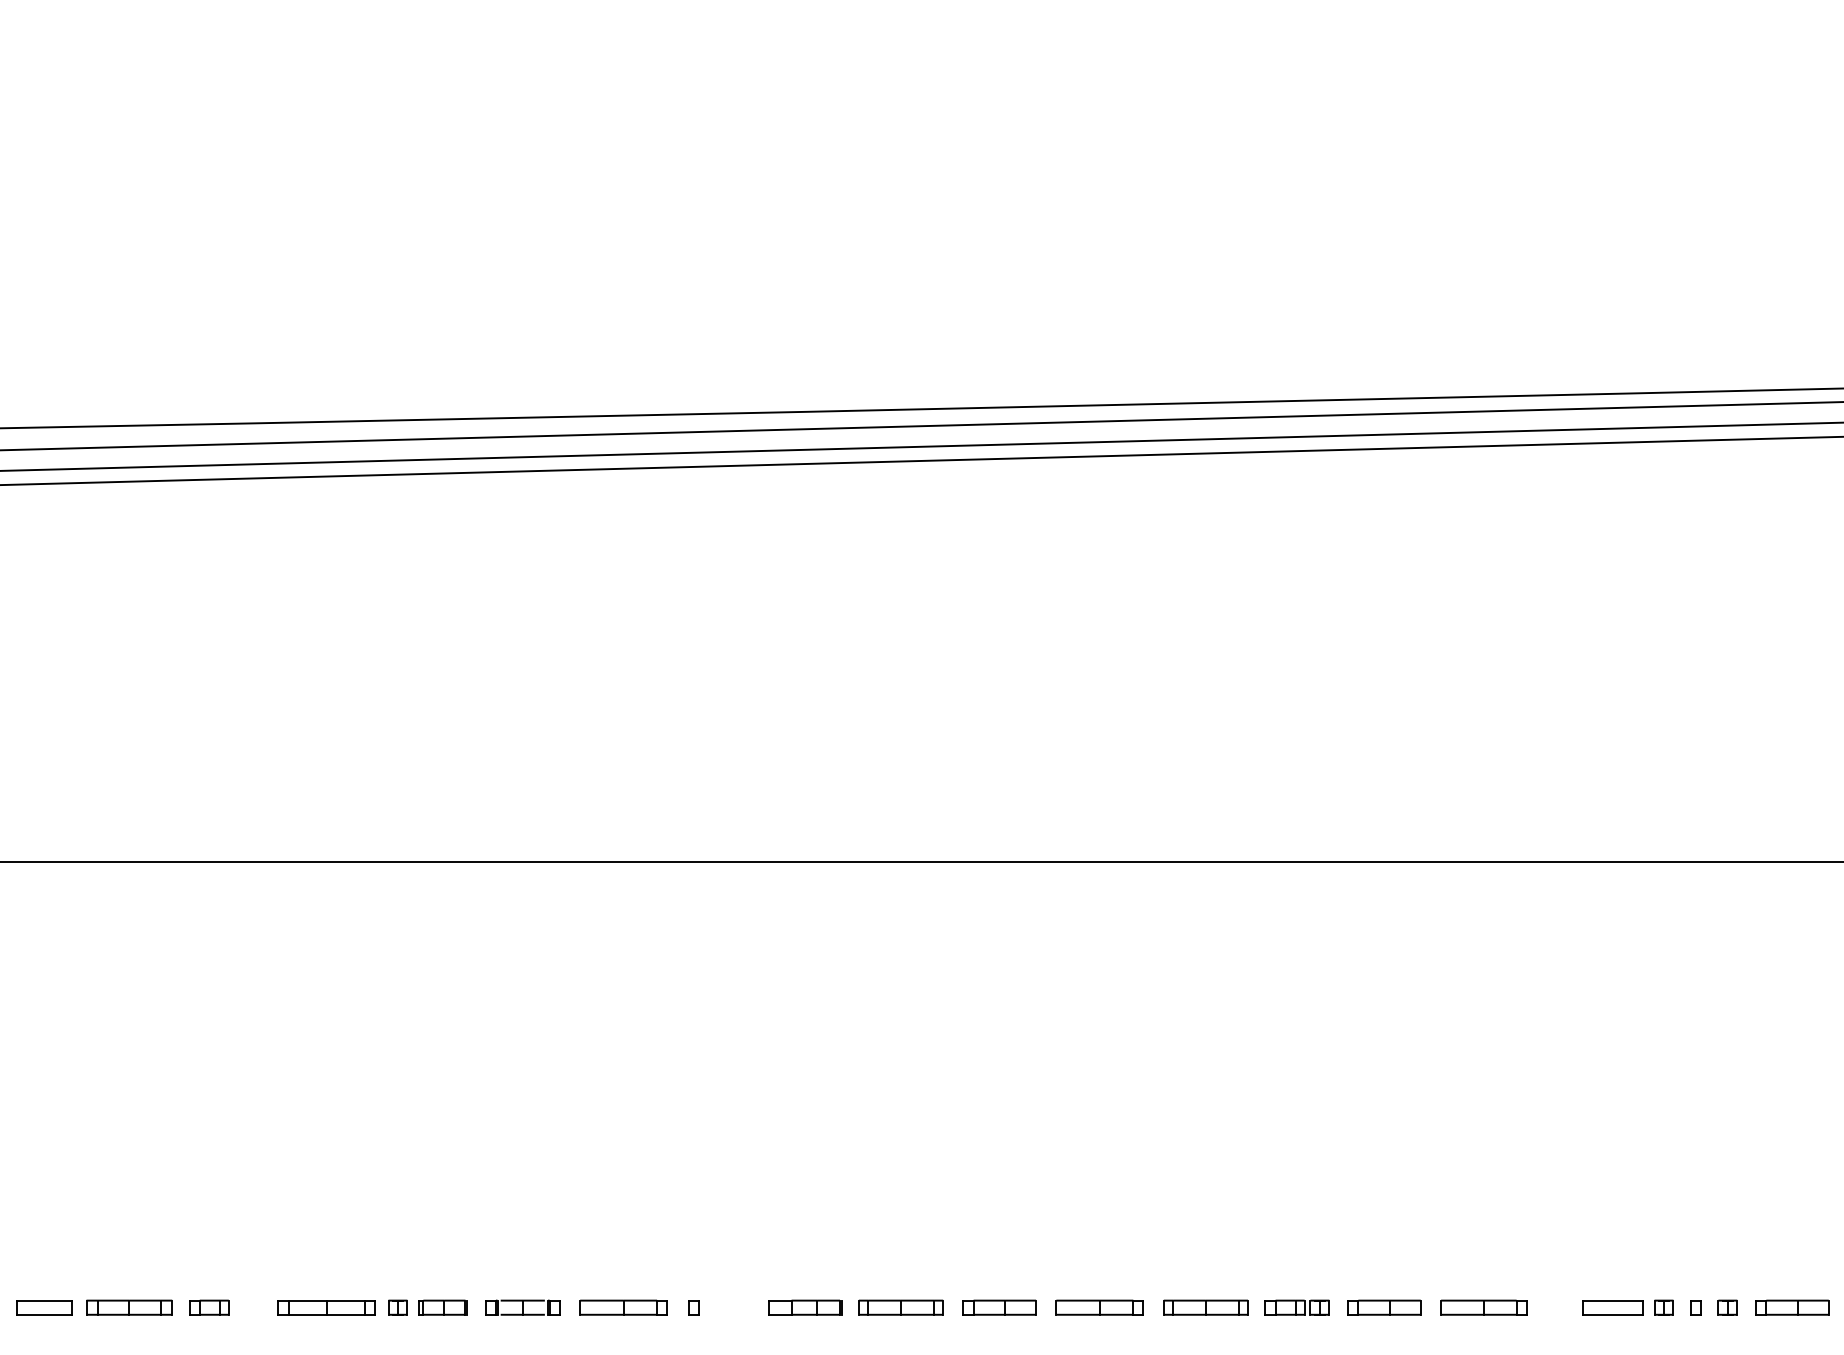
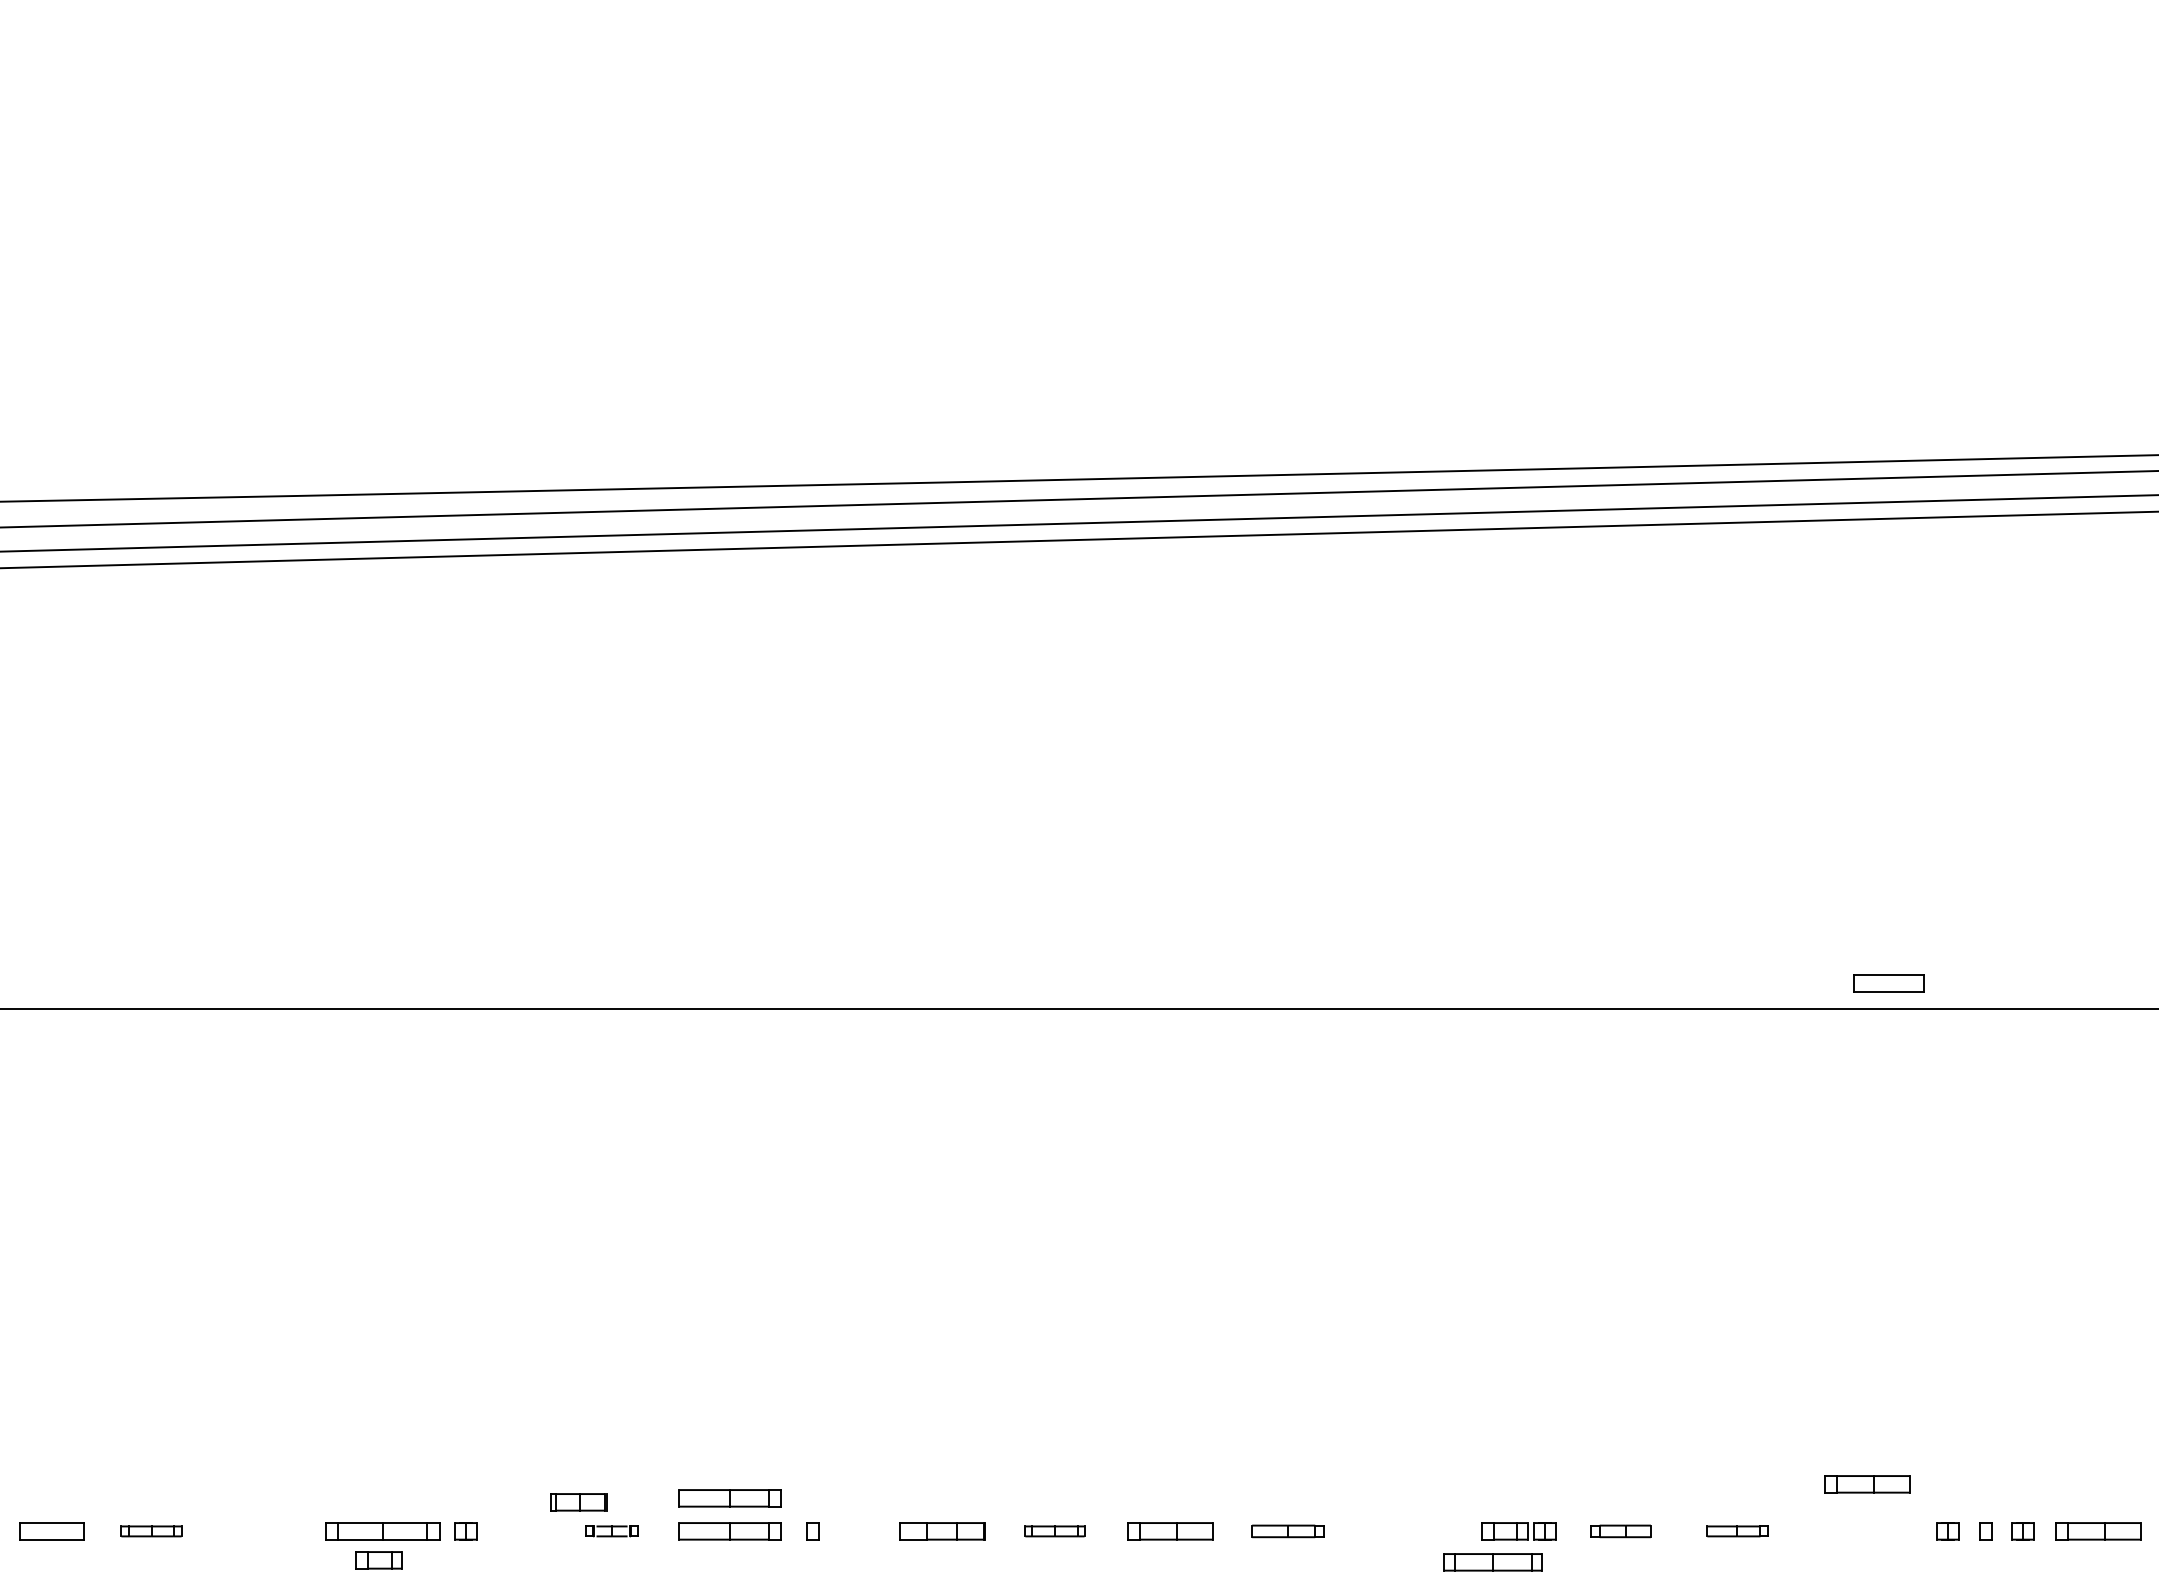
part: (1595, 1267) -> (1867, 1484), added
part: (623, 1279) -> (729, 1498), added
part: (129, 1307) -> (151, 1531), size x0.6
part: (208, 1307) -> (378, 1560), moved
part: (442, 1307) -> (578, 1502), moved
part: (522, 1307) -> (611, 1531), size x0.6
part: (900, 1307) -> (1054, 1531), size x0.6
part: (1099, 1307) -> (1287, 1531), size x0.7
part: (1205, 1307) -> (1492, 1562), moved
part: (1384, 1307) -> (1621, 1531), size x0.7
part: (1483, 1307) -> (1737, 1531), size x0.6
part: (1612, 1307) -> (1888, 983), moved

